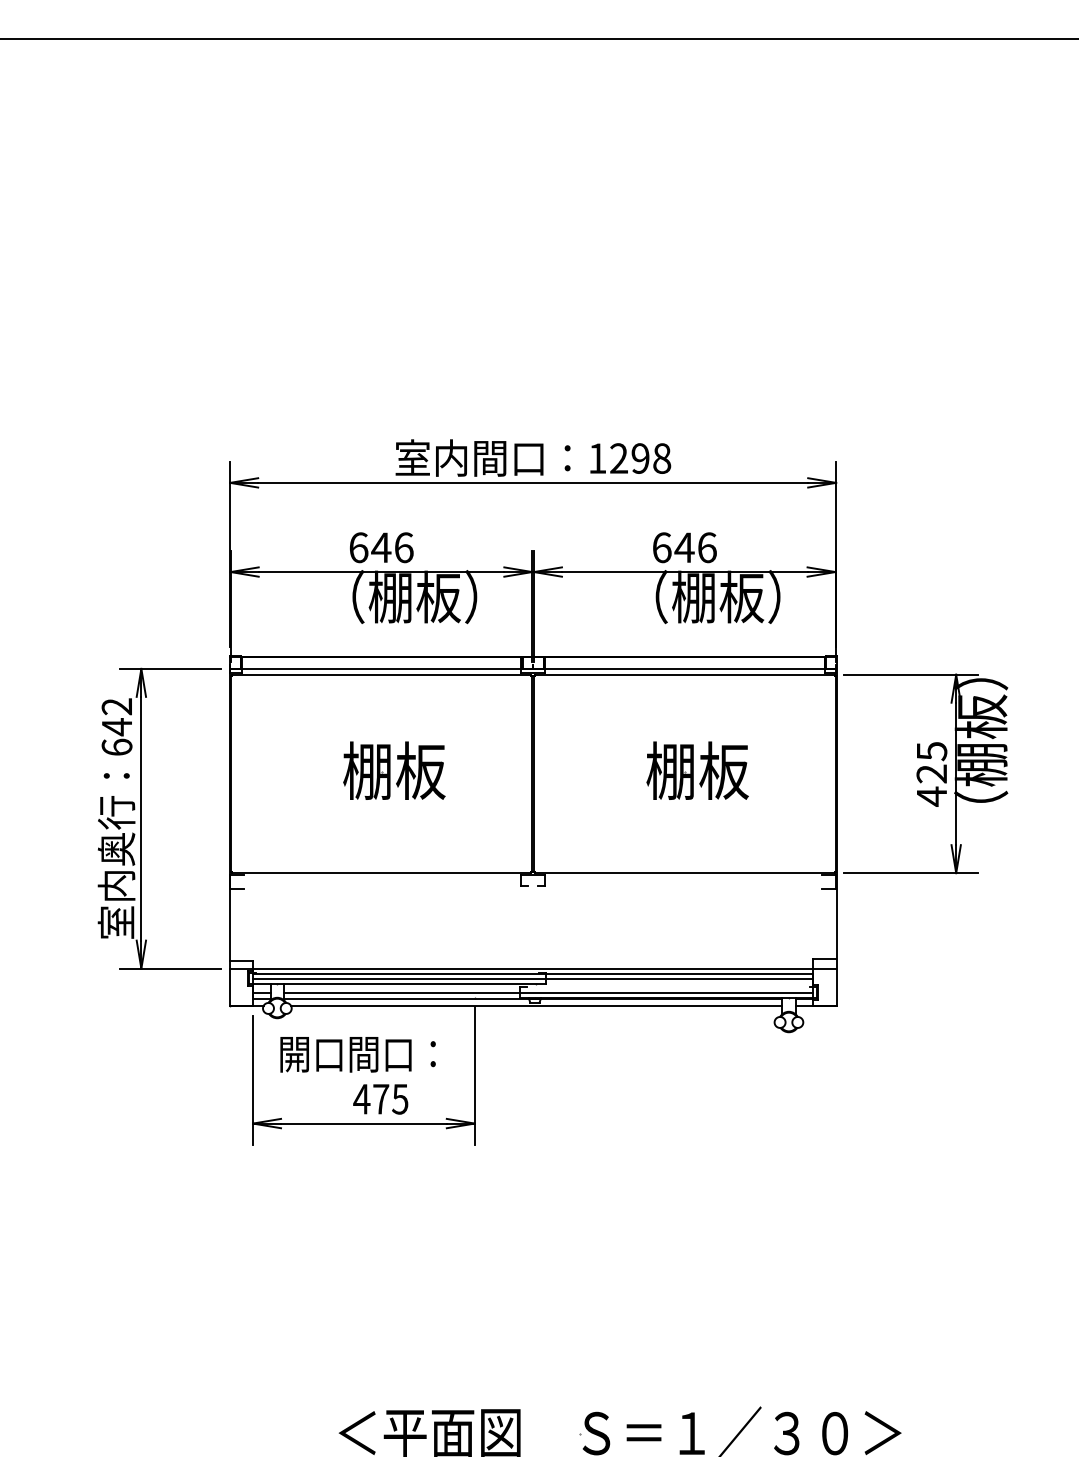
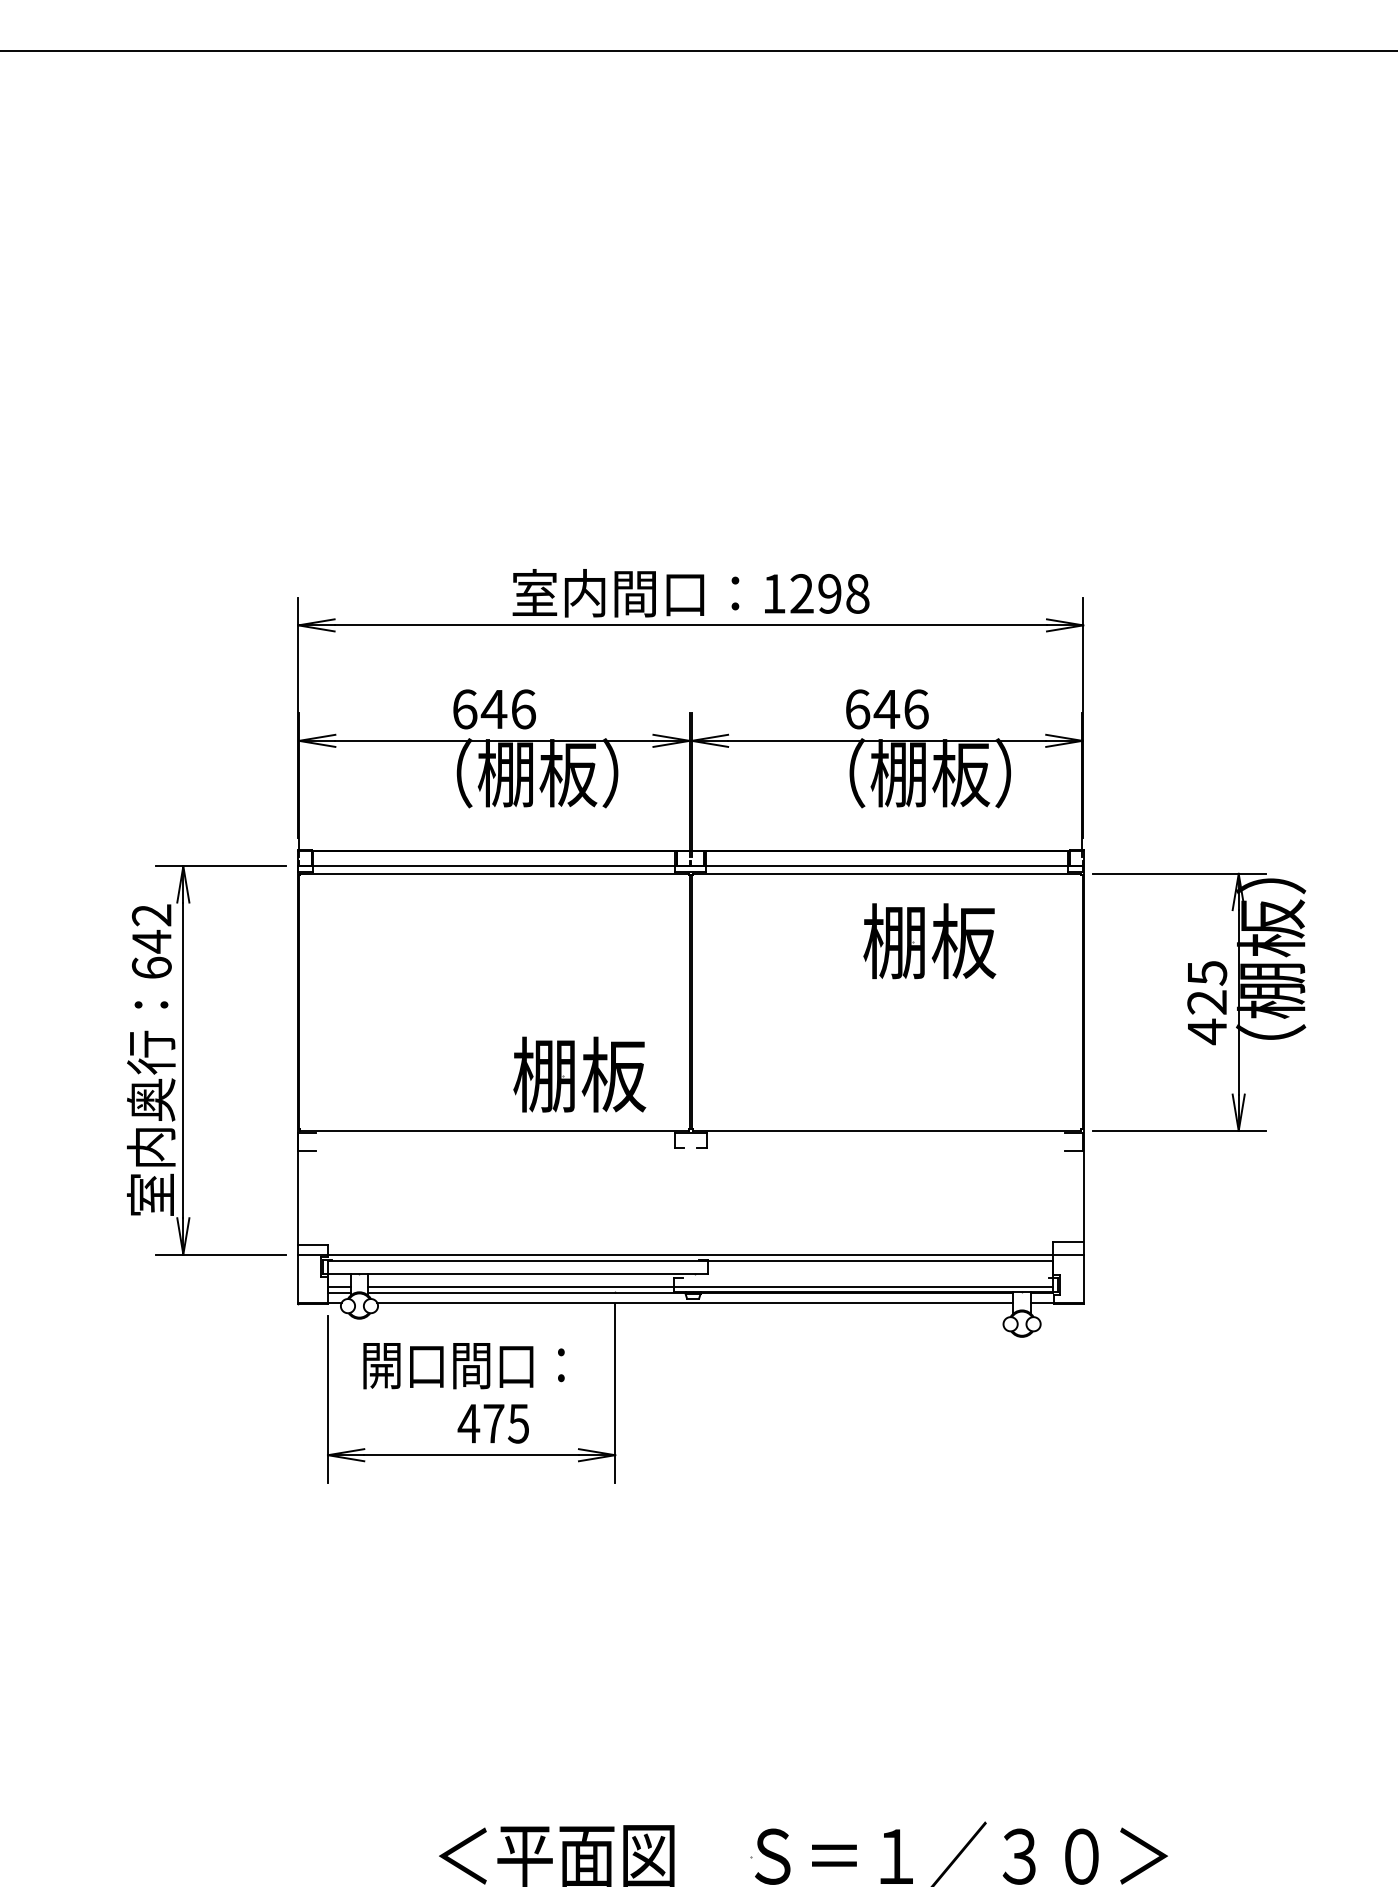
part: (394, 770) -> (579, 1074), moved
part: (697, 770) -> (929, 940), moved
line: (533, 979) -> (691, 1268), removed

